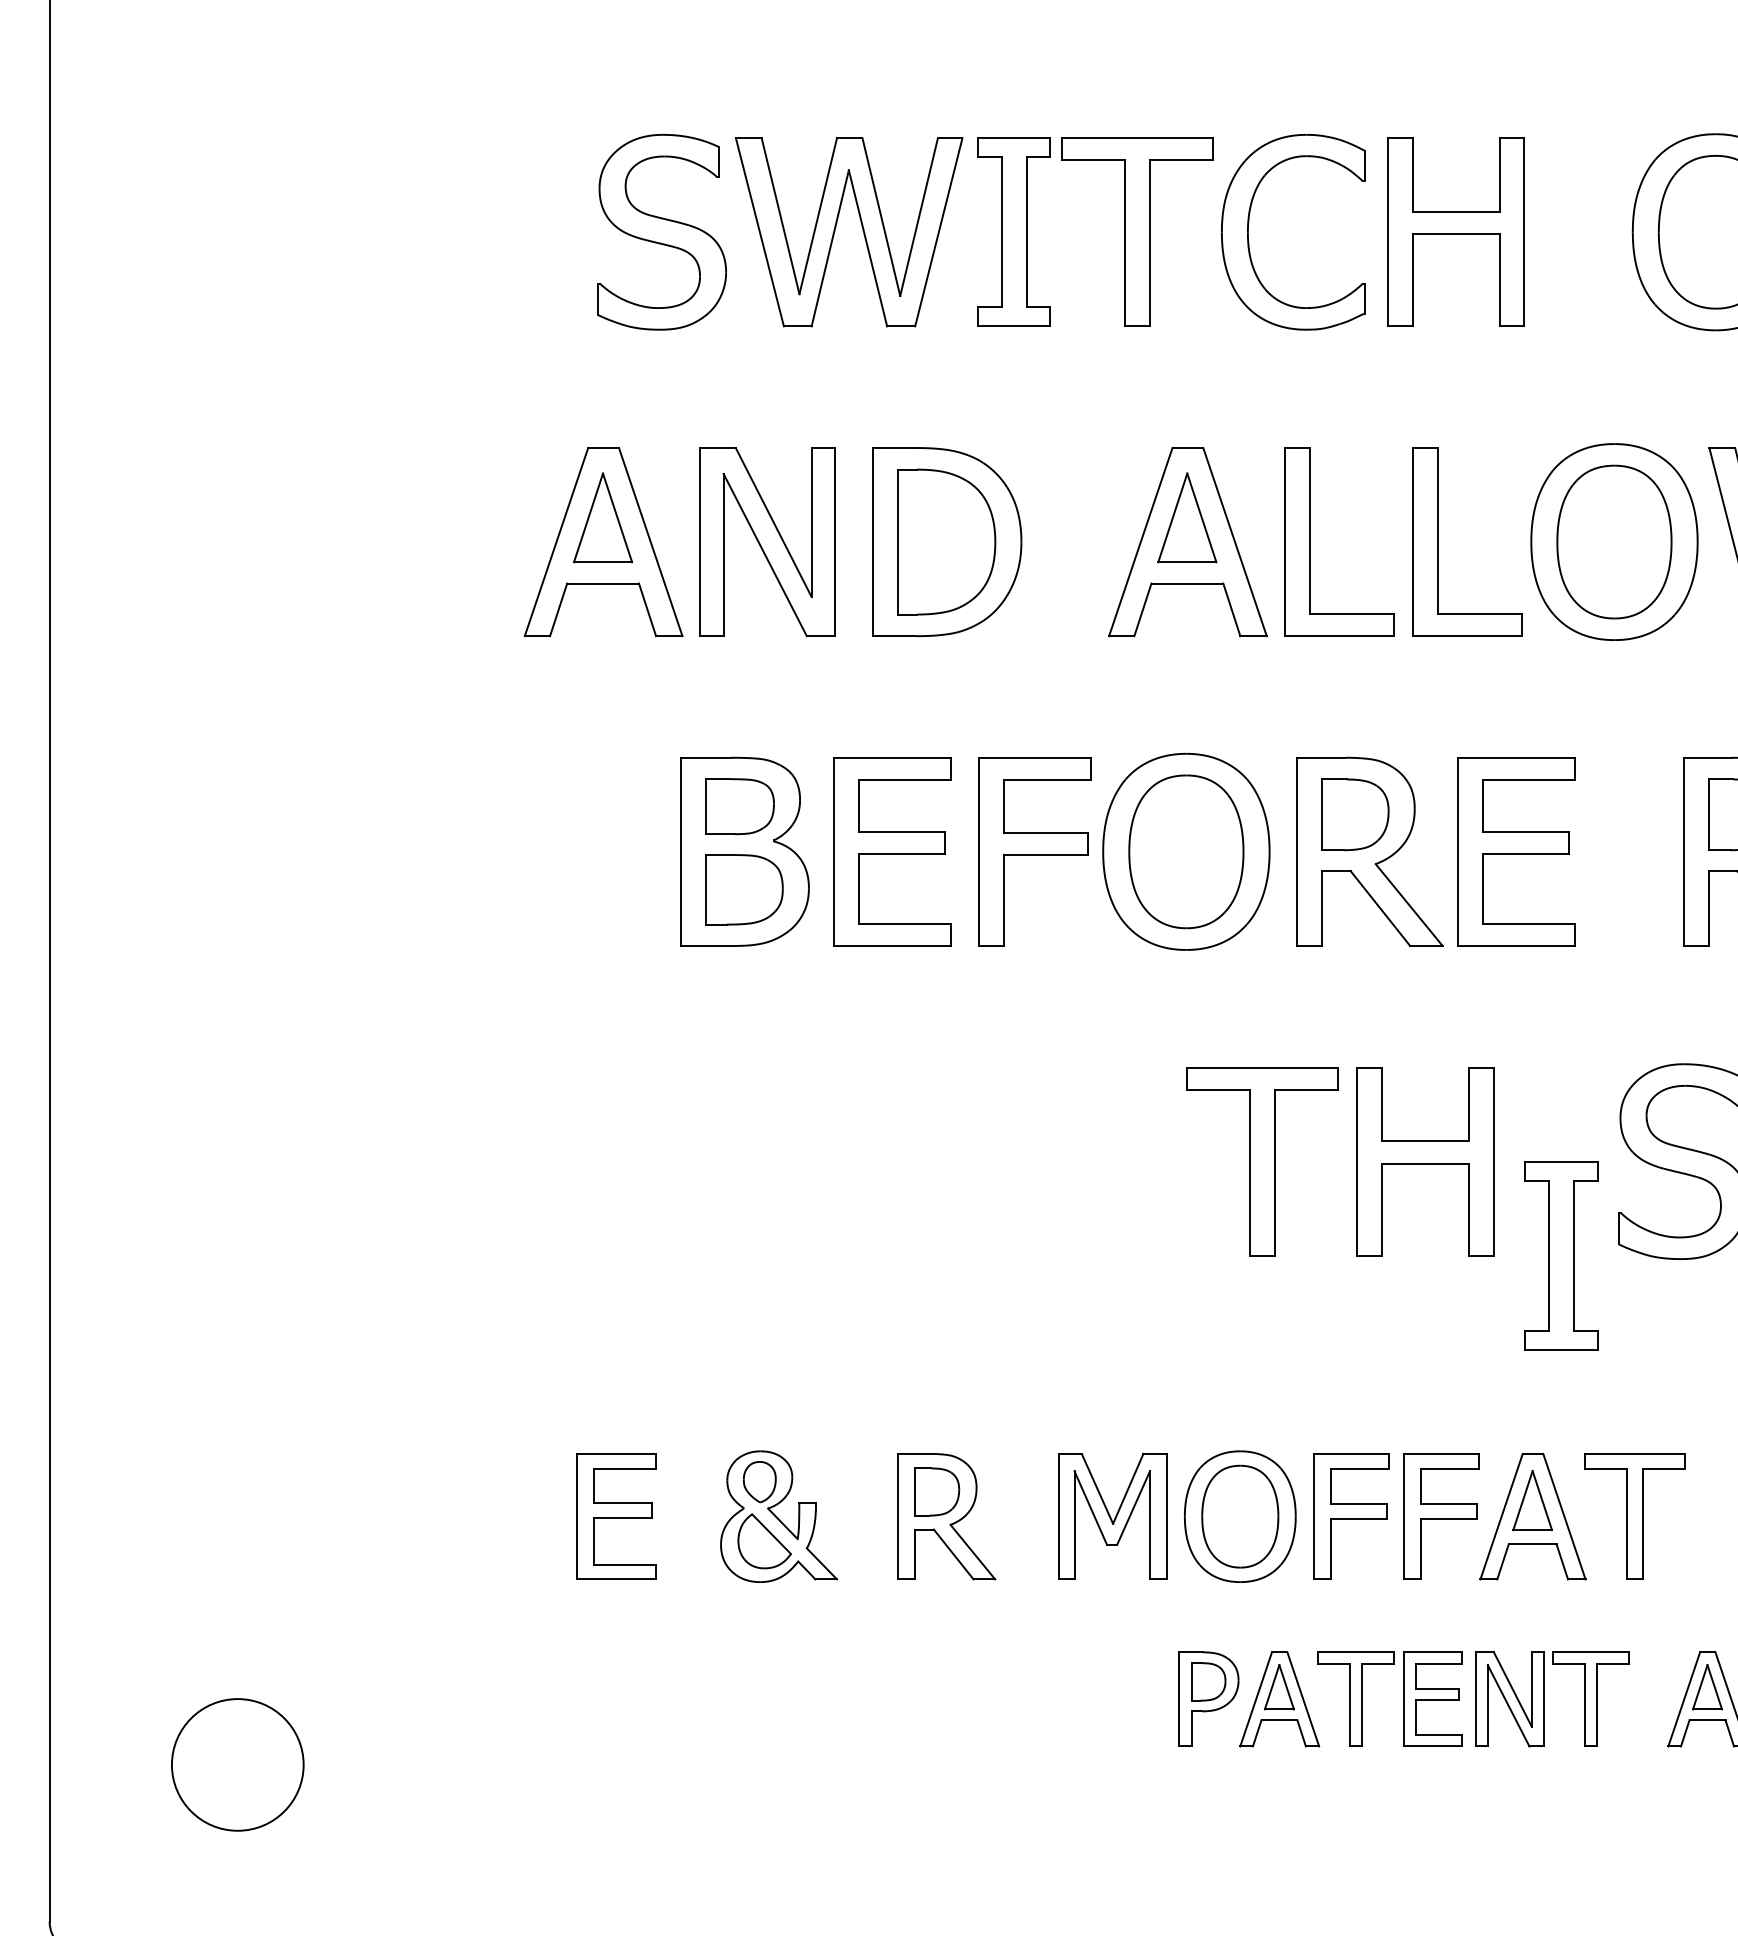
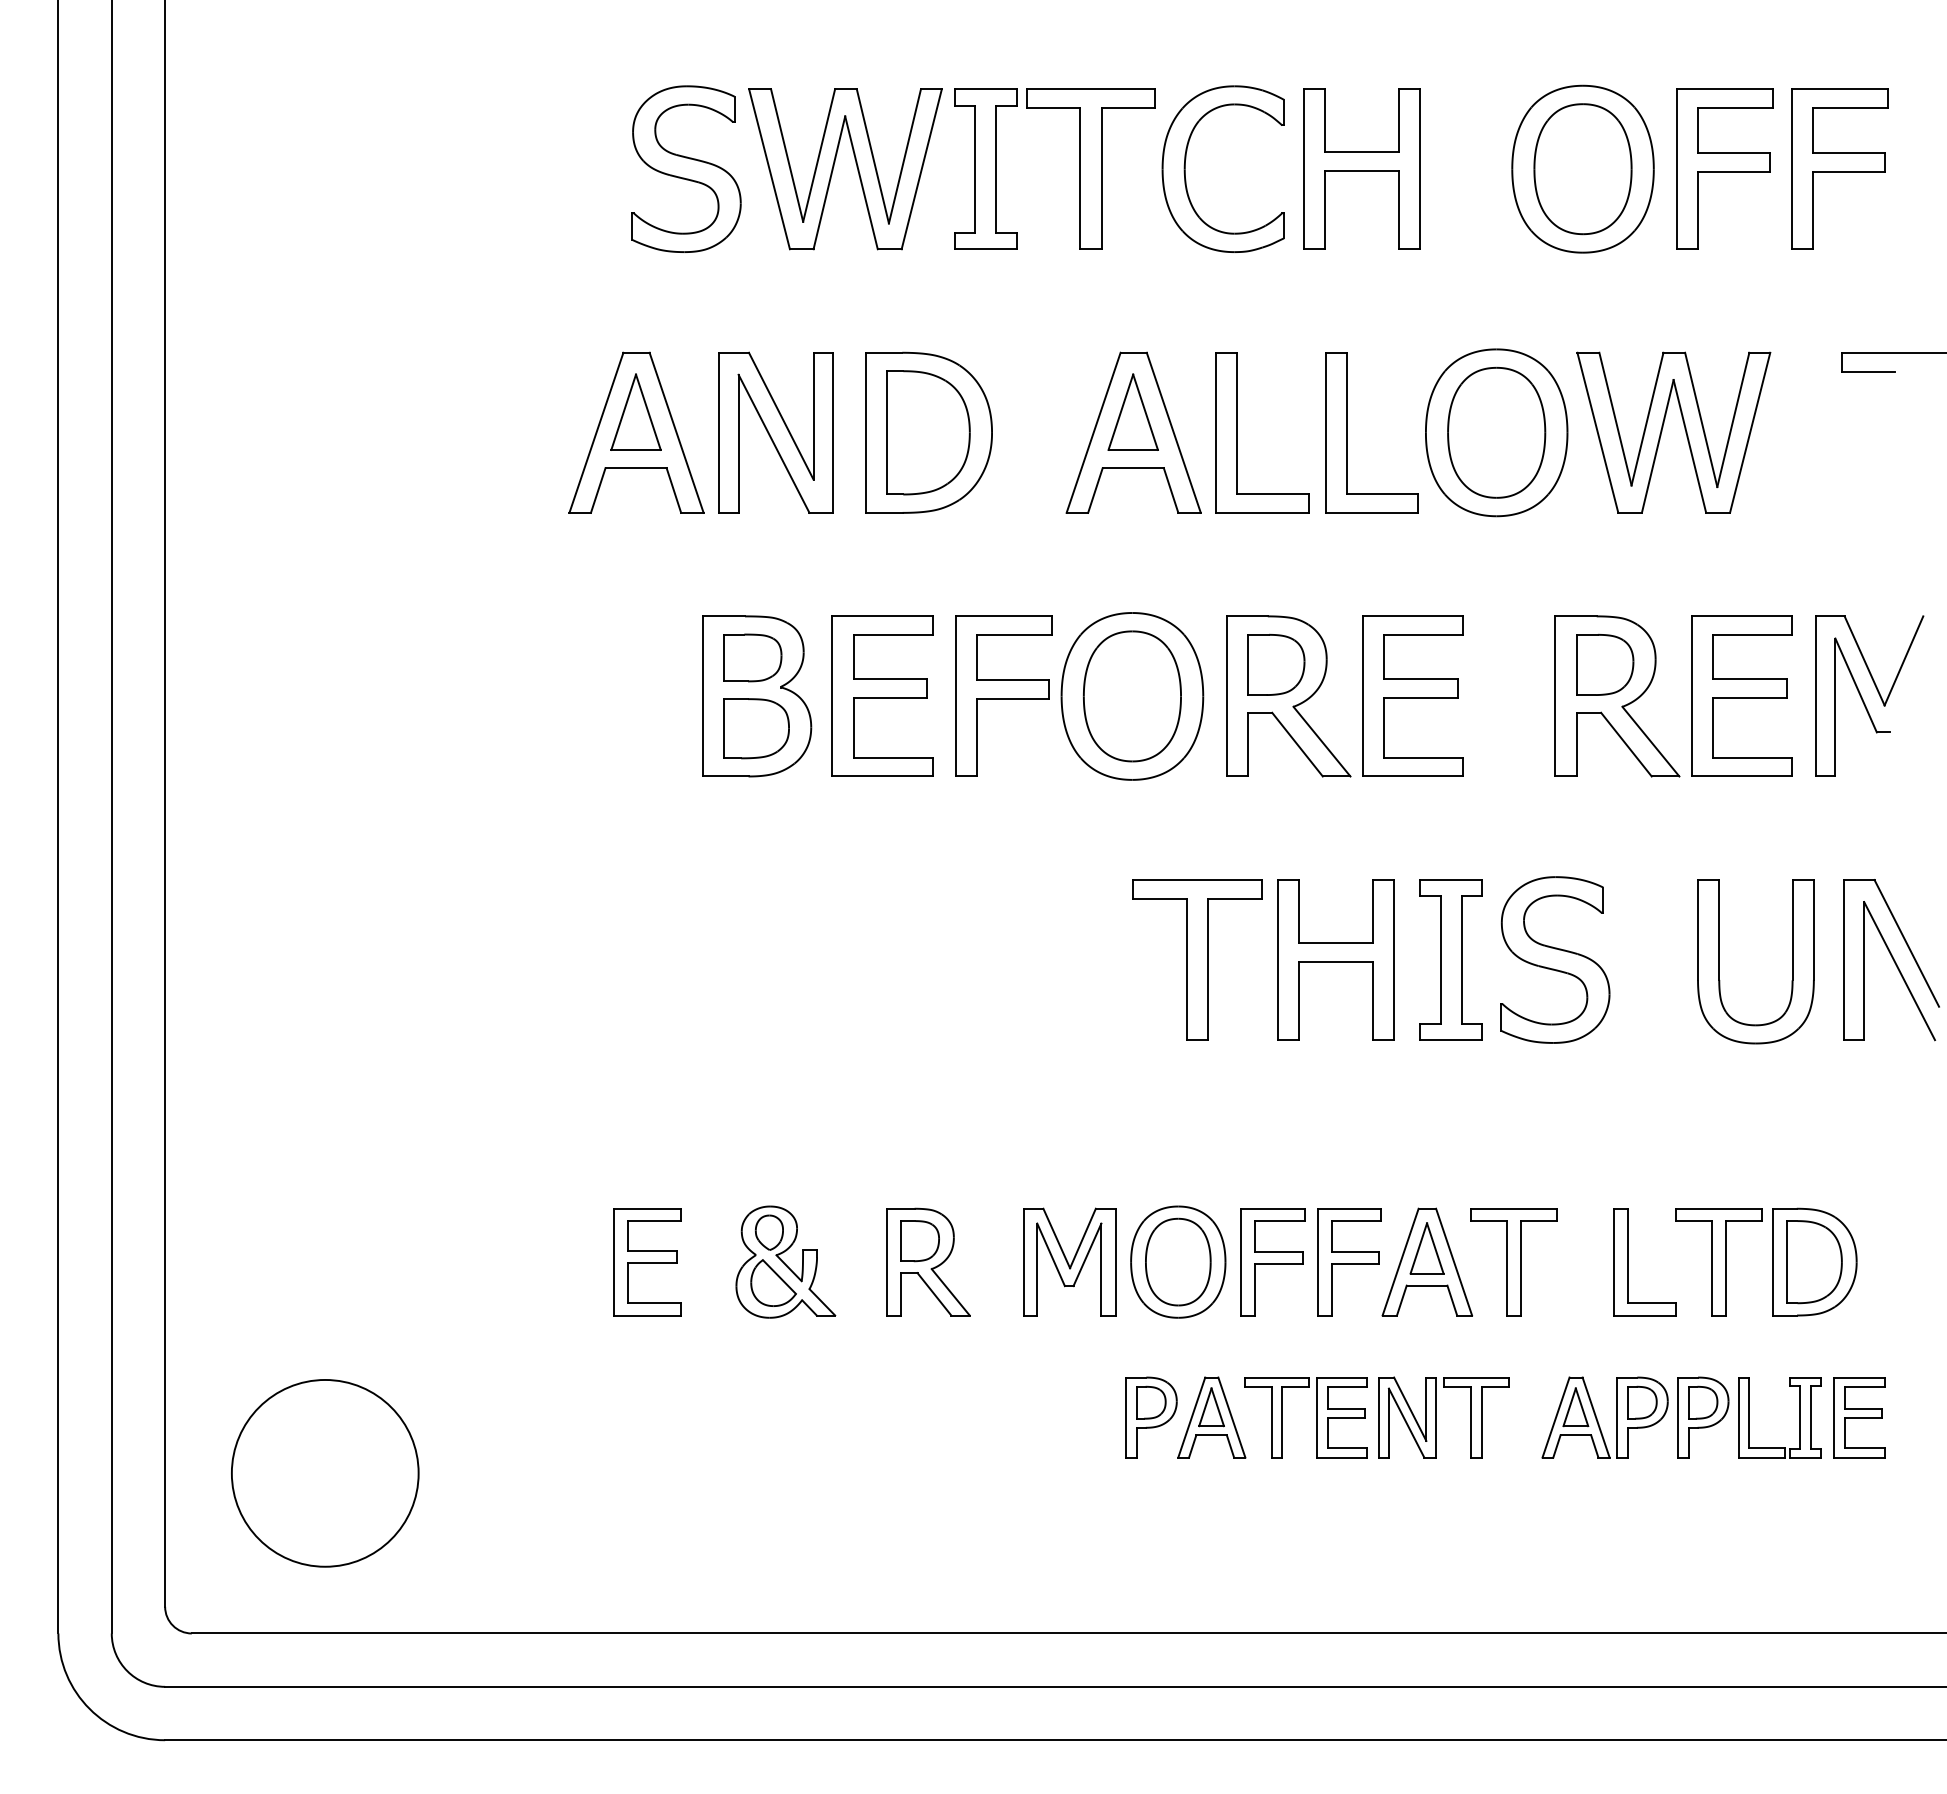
part: (1560, 1255) -> (1450, 959), moved
circle: (236, 1763) -> (324, 1472), size x1.67

